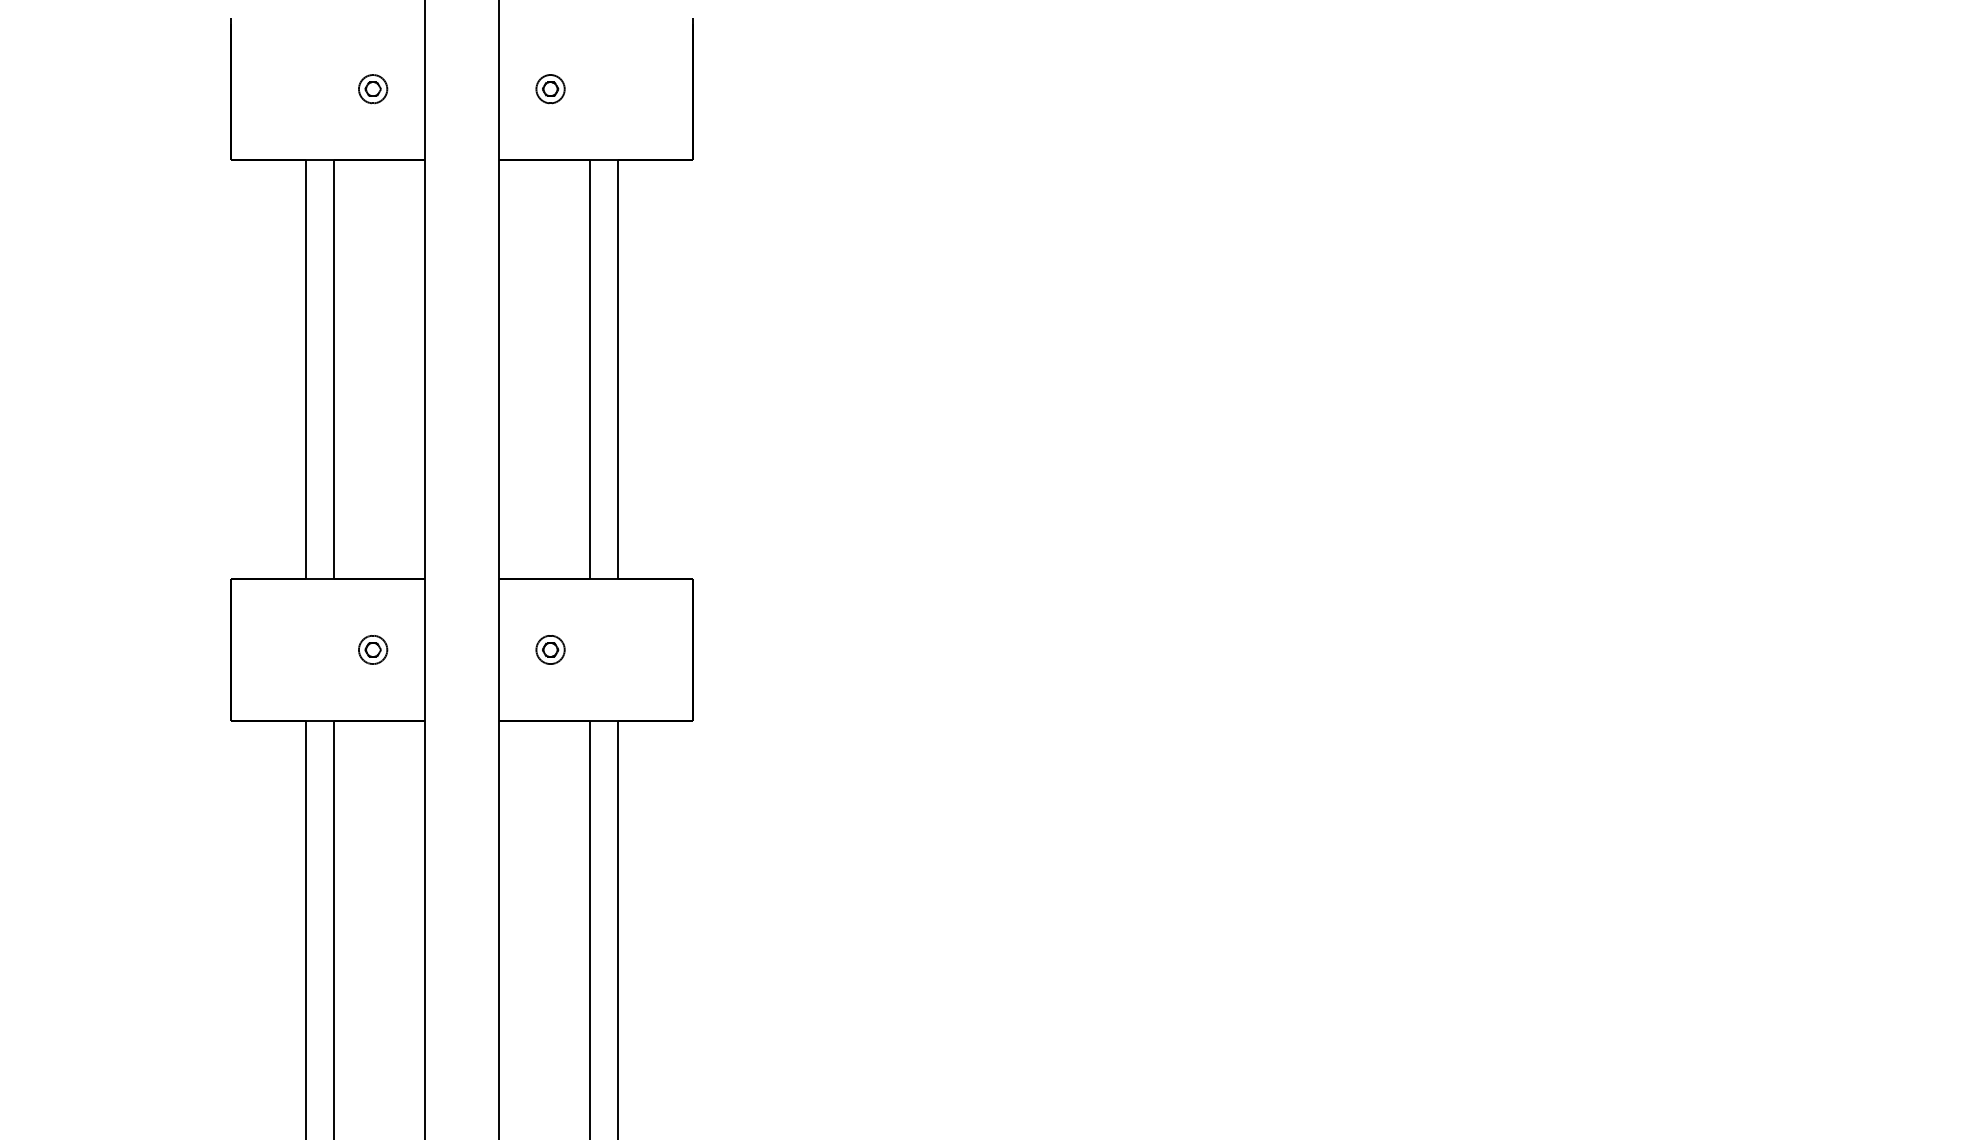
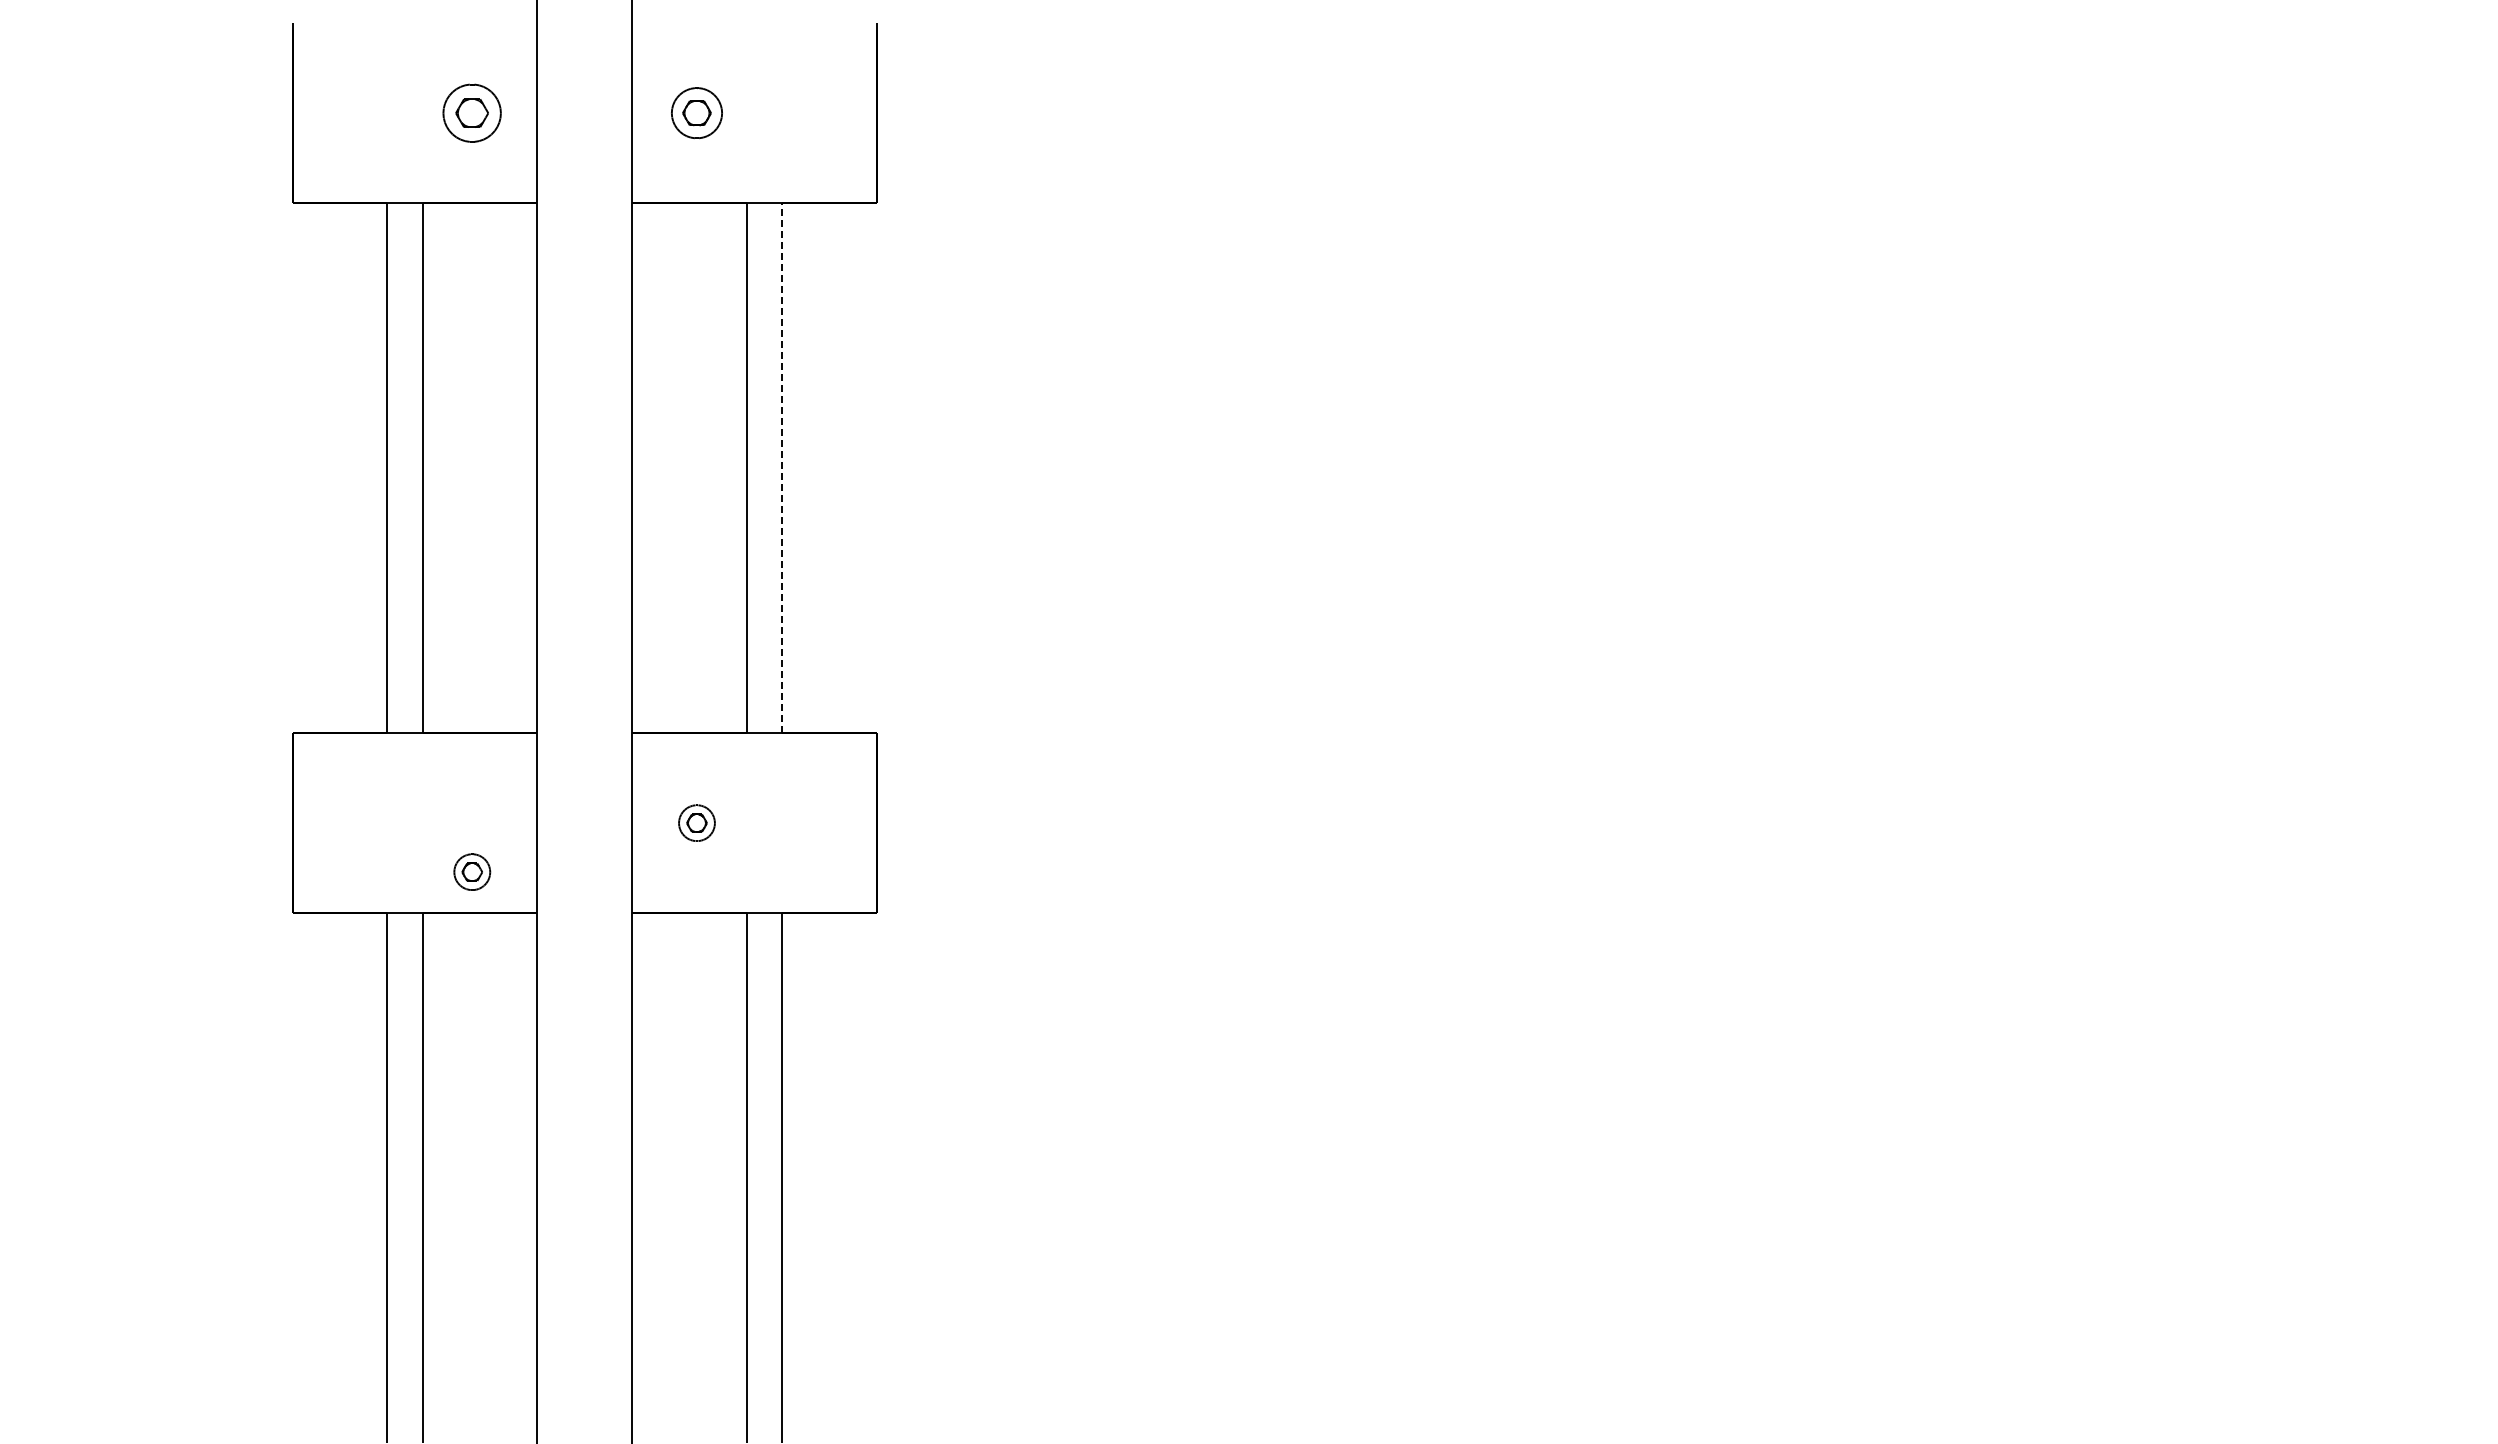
part: (373, 88) -> (472, 112), size x1.6
part: (550, 88) -> (696, 112), size x1.4
line: (618, 369) -> (782, 467), solid -> dashed
part: (373, 649) -> (472, 871), moved

